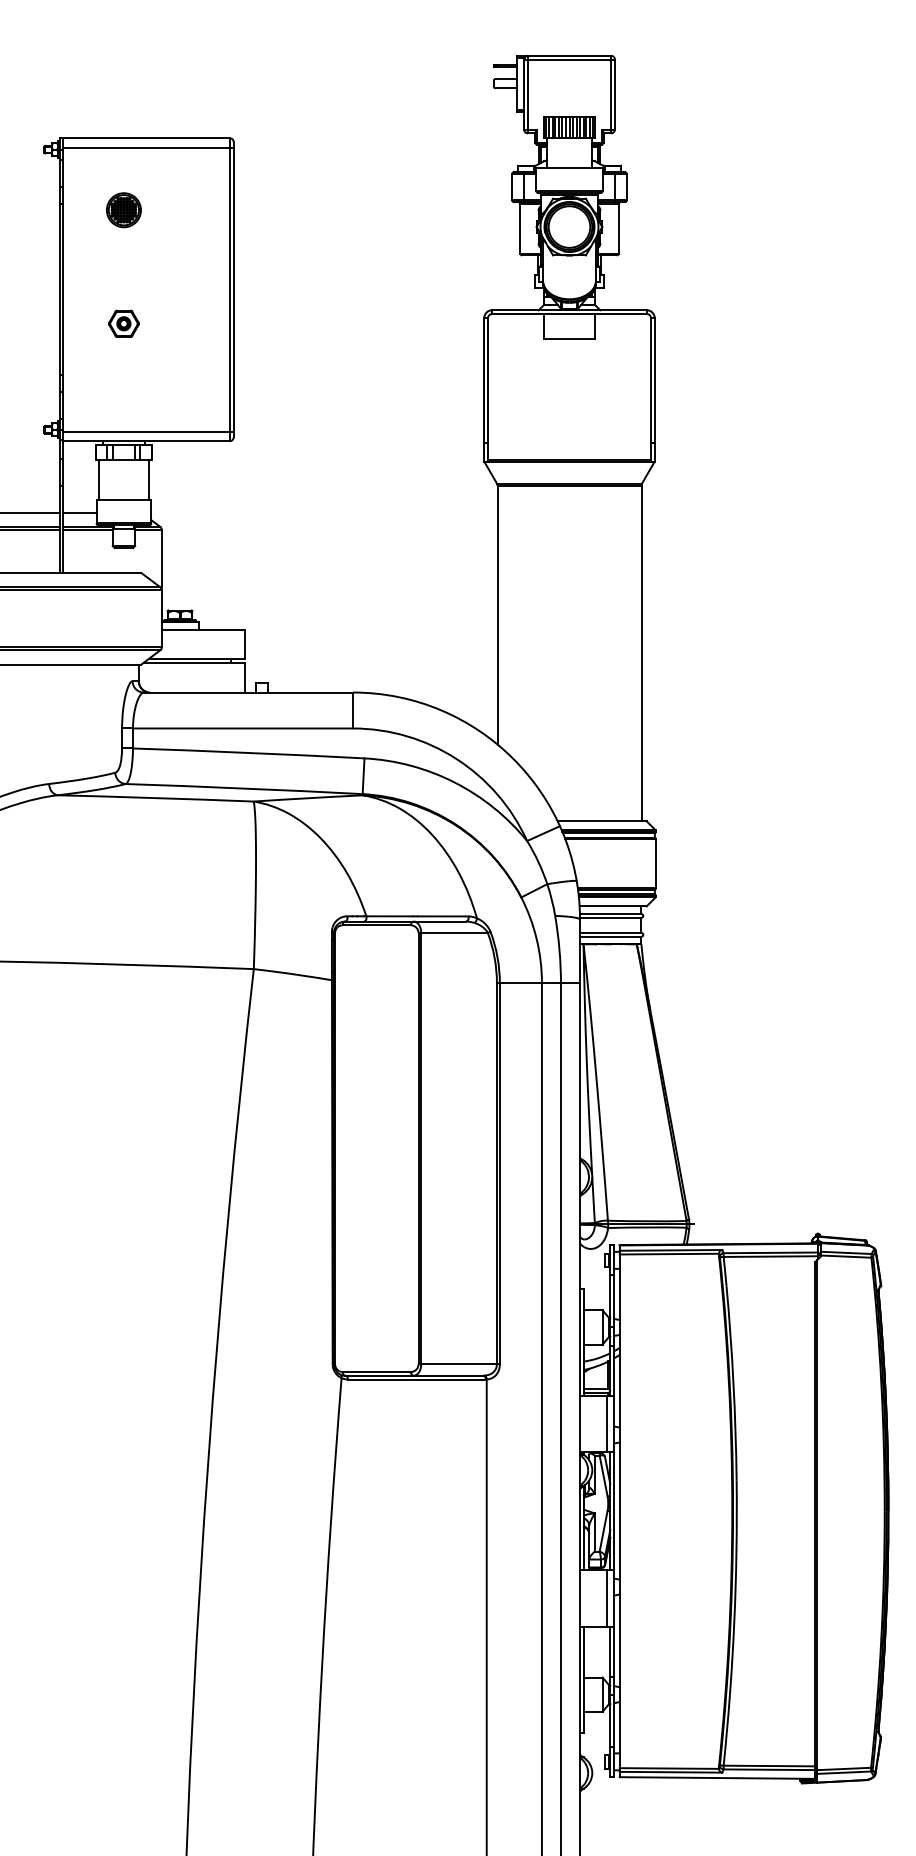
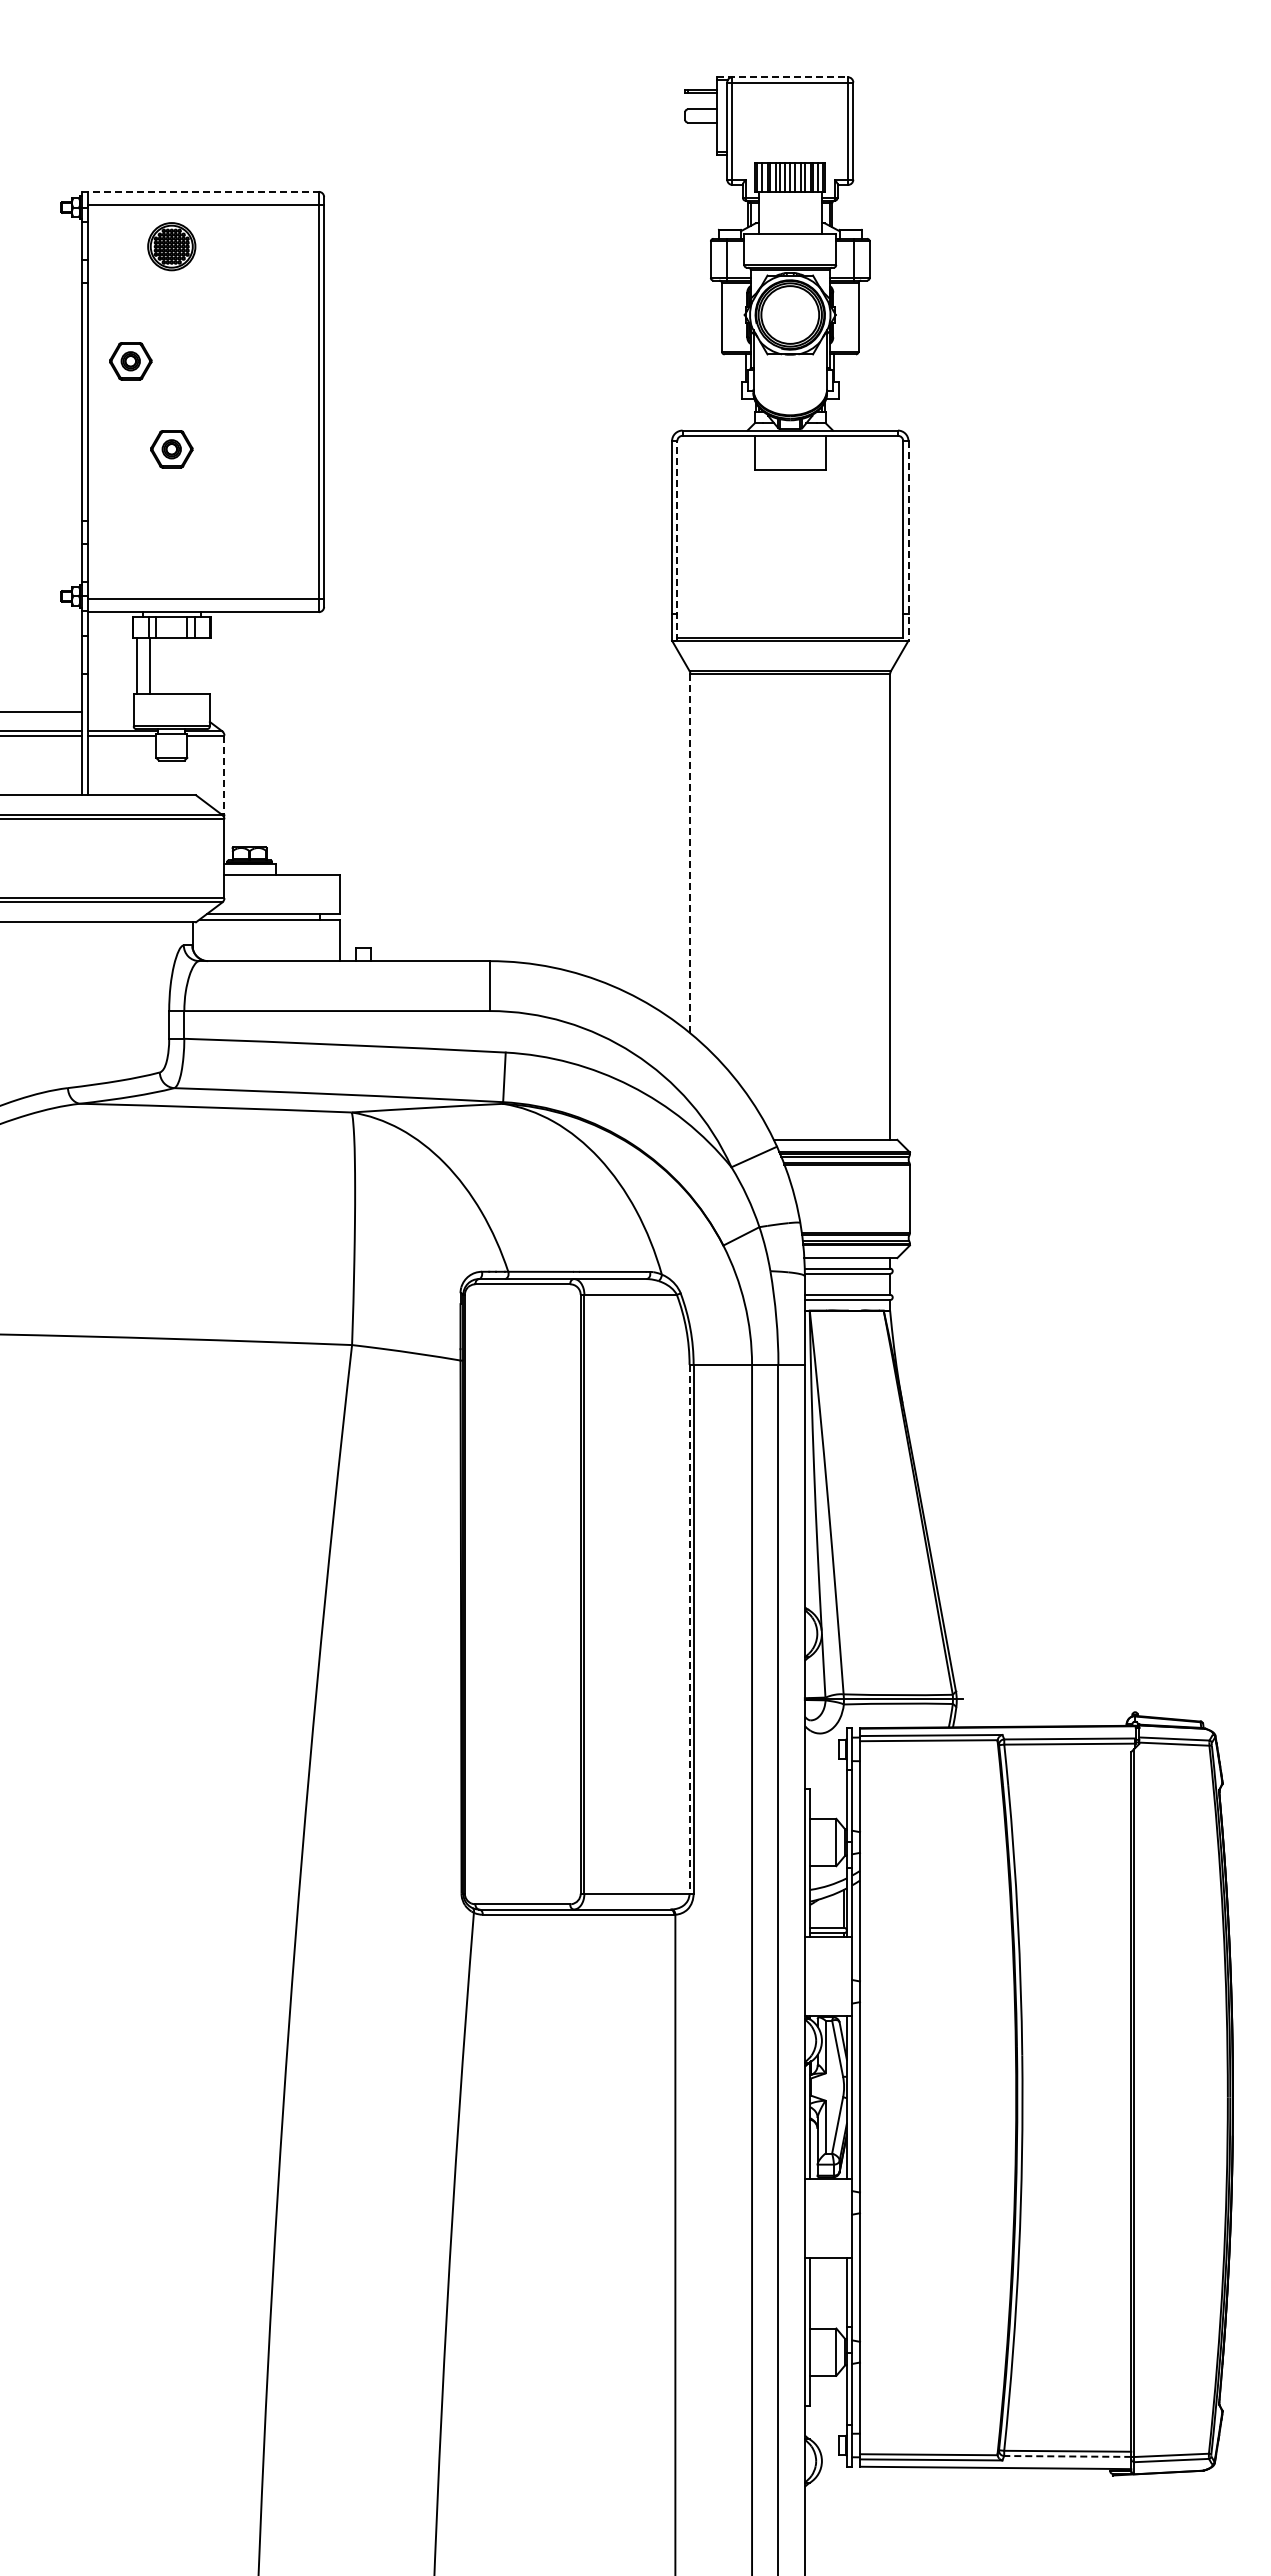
line: (563, 55) -> (782, 77), solid -> dashed
line: (145, 138) -> (201, 191), solid -> dashed
part: (123, 210) -> (171, 246), moved
part: (94, 260) -> (130, 361), added
line: (488, 389) -> (677, 540), solid -> dashed
line: (654, 389) -> (908, 540), solid -> dashed
line: (148, 480) -> (149, 666), moved
line: (79, 512) -> (110, 711), removed
line: (161, 558) -> (224, 775), solid -> dashed
line: (497, 614) -> (690, 853), solid -> dashed
line: (496, 1174) -> (689, 1629), solid -> dashed
line: (606, 1423) -> (841, 1976), removed
line: (606, 1597) -> (841, 2217), removed
line: (769, 1769) -> (1067, 2456), solid -> dashed

